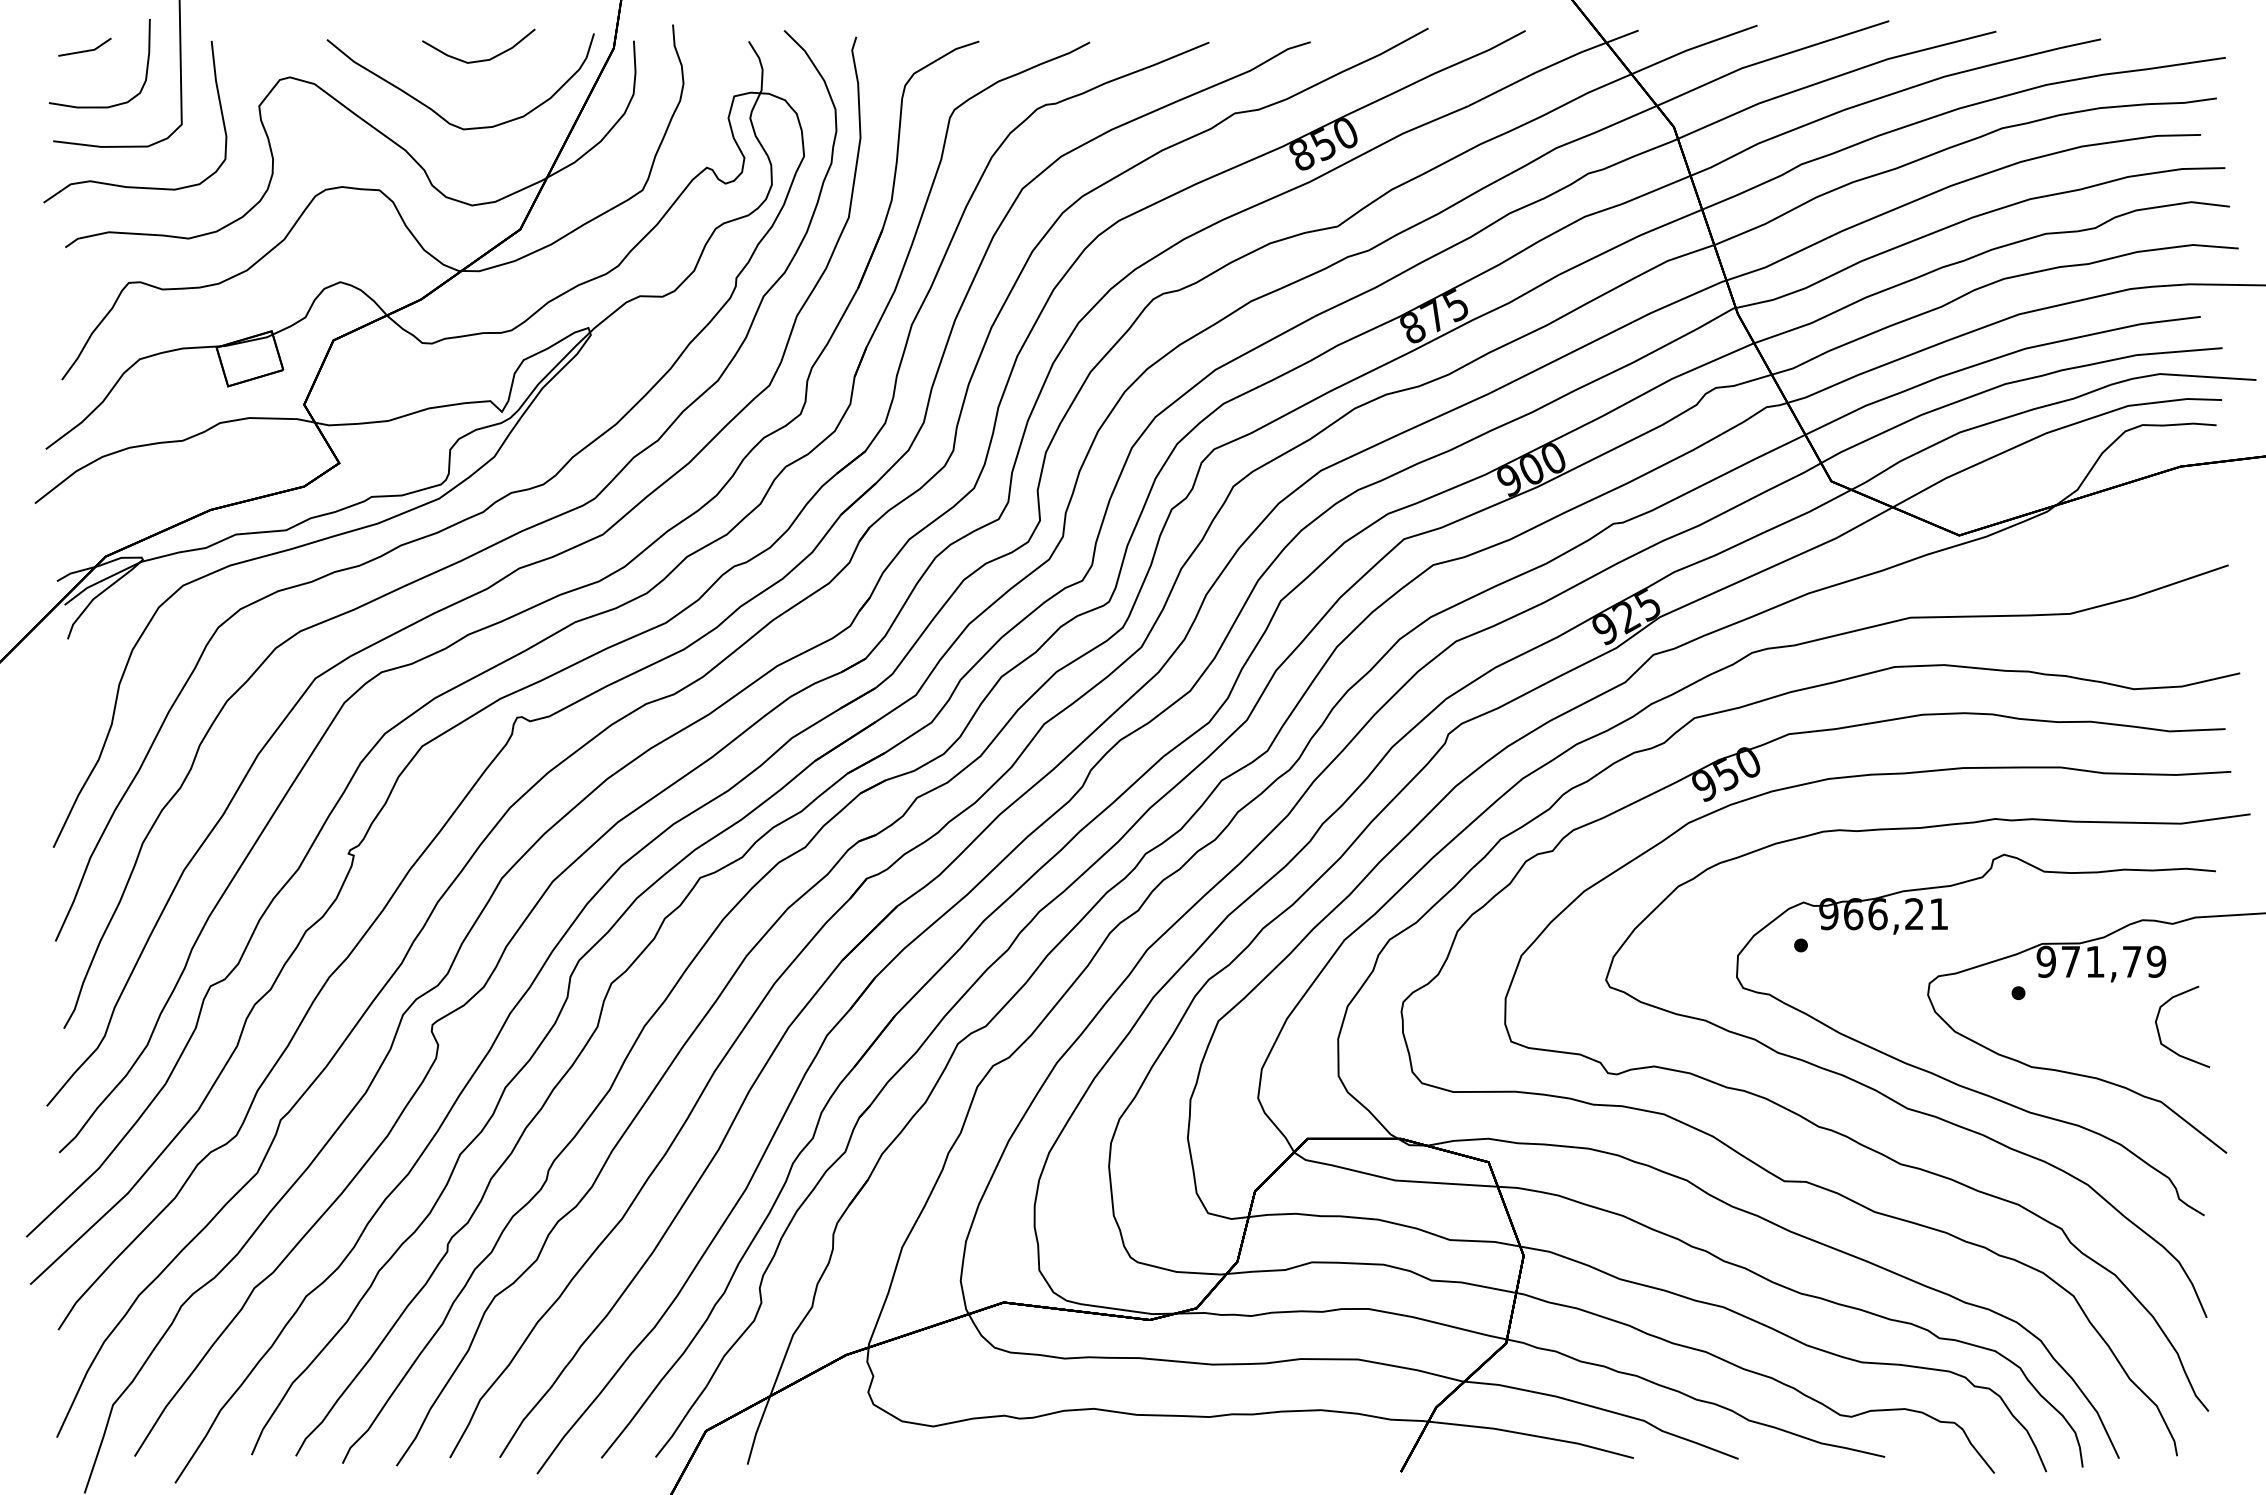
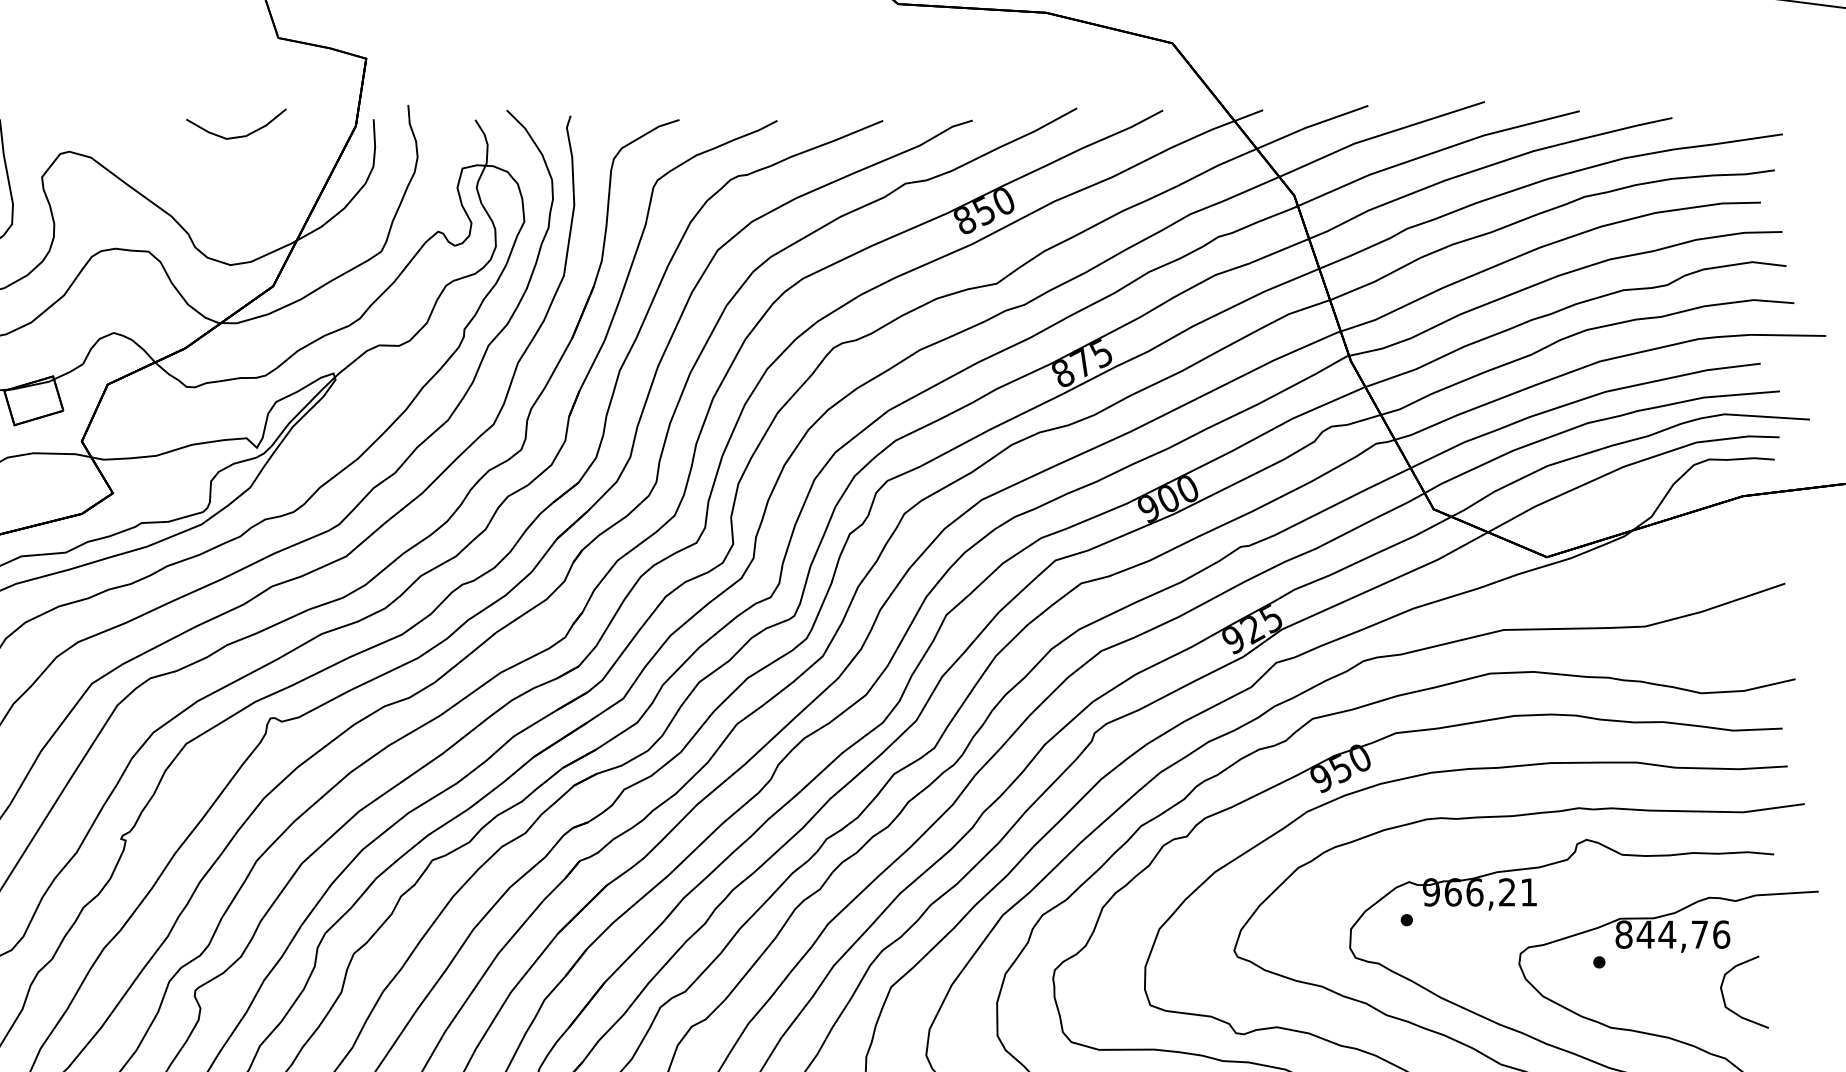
curve: (438, 113) -> (200, 183), removed
text: (2101, 961) -> (1672, 934), 971,79 -> 844,76

